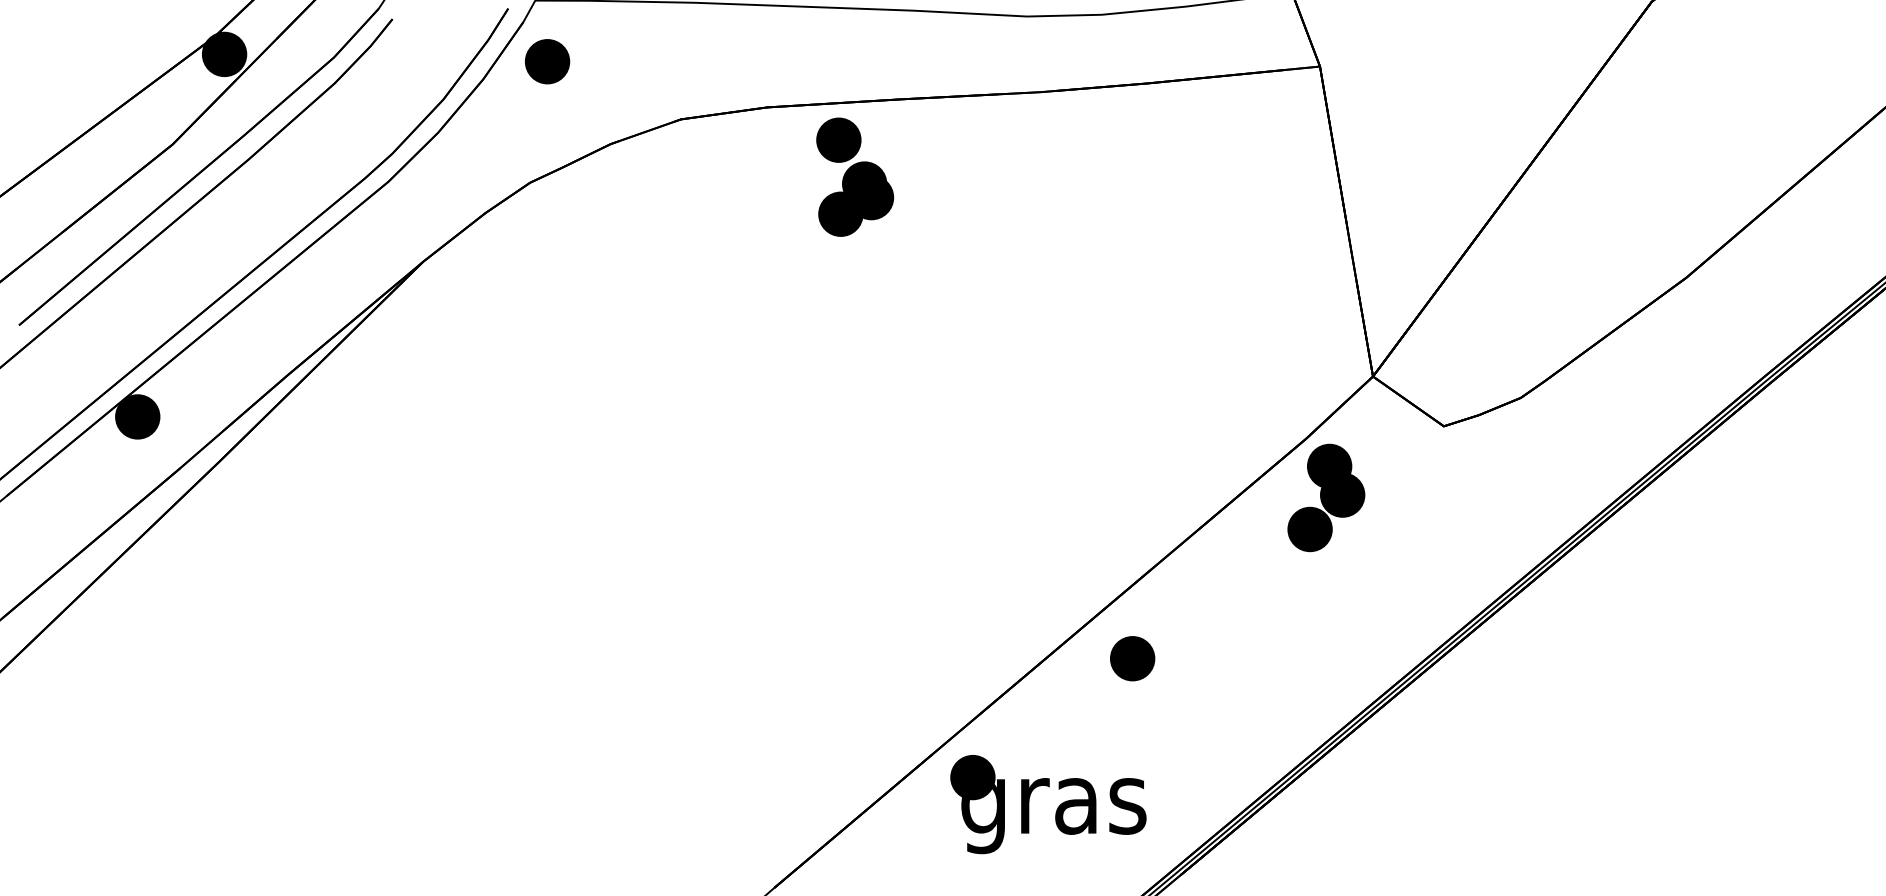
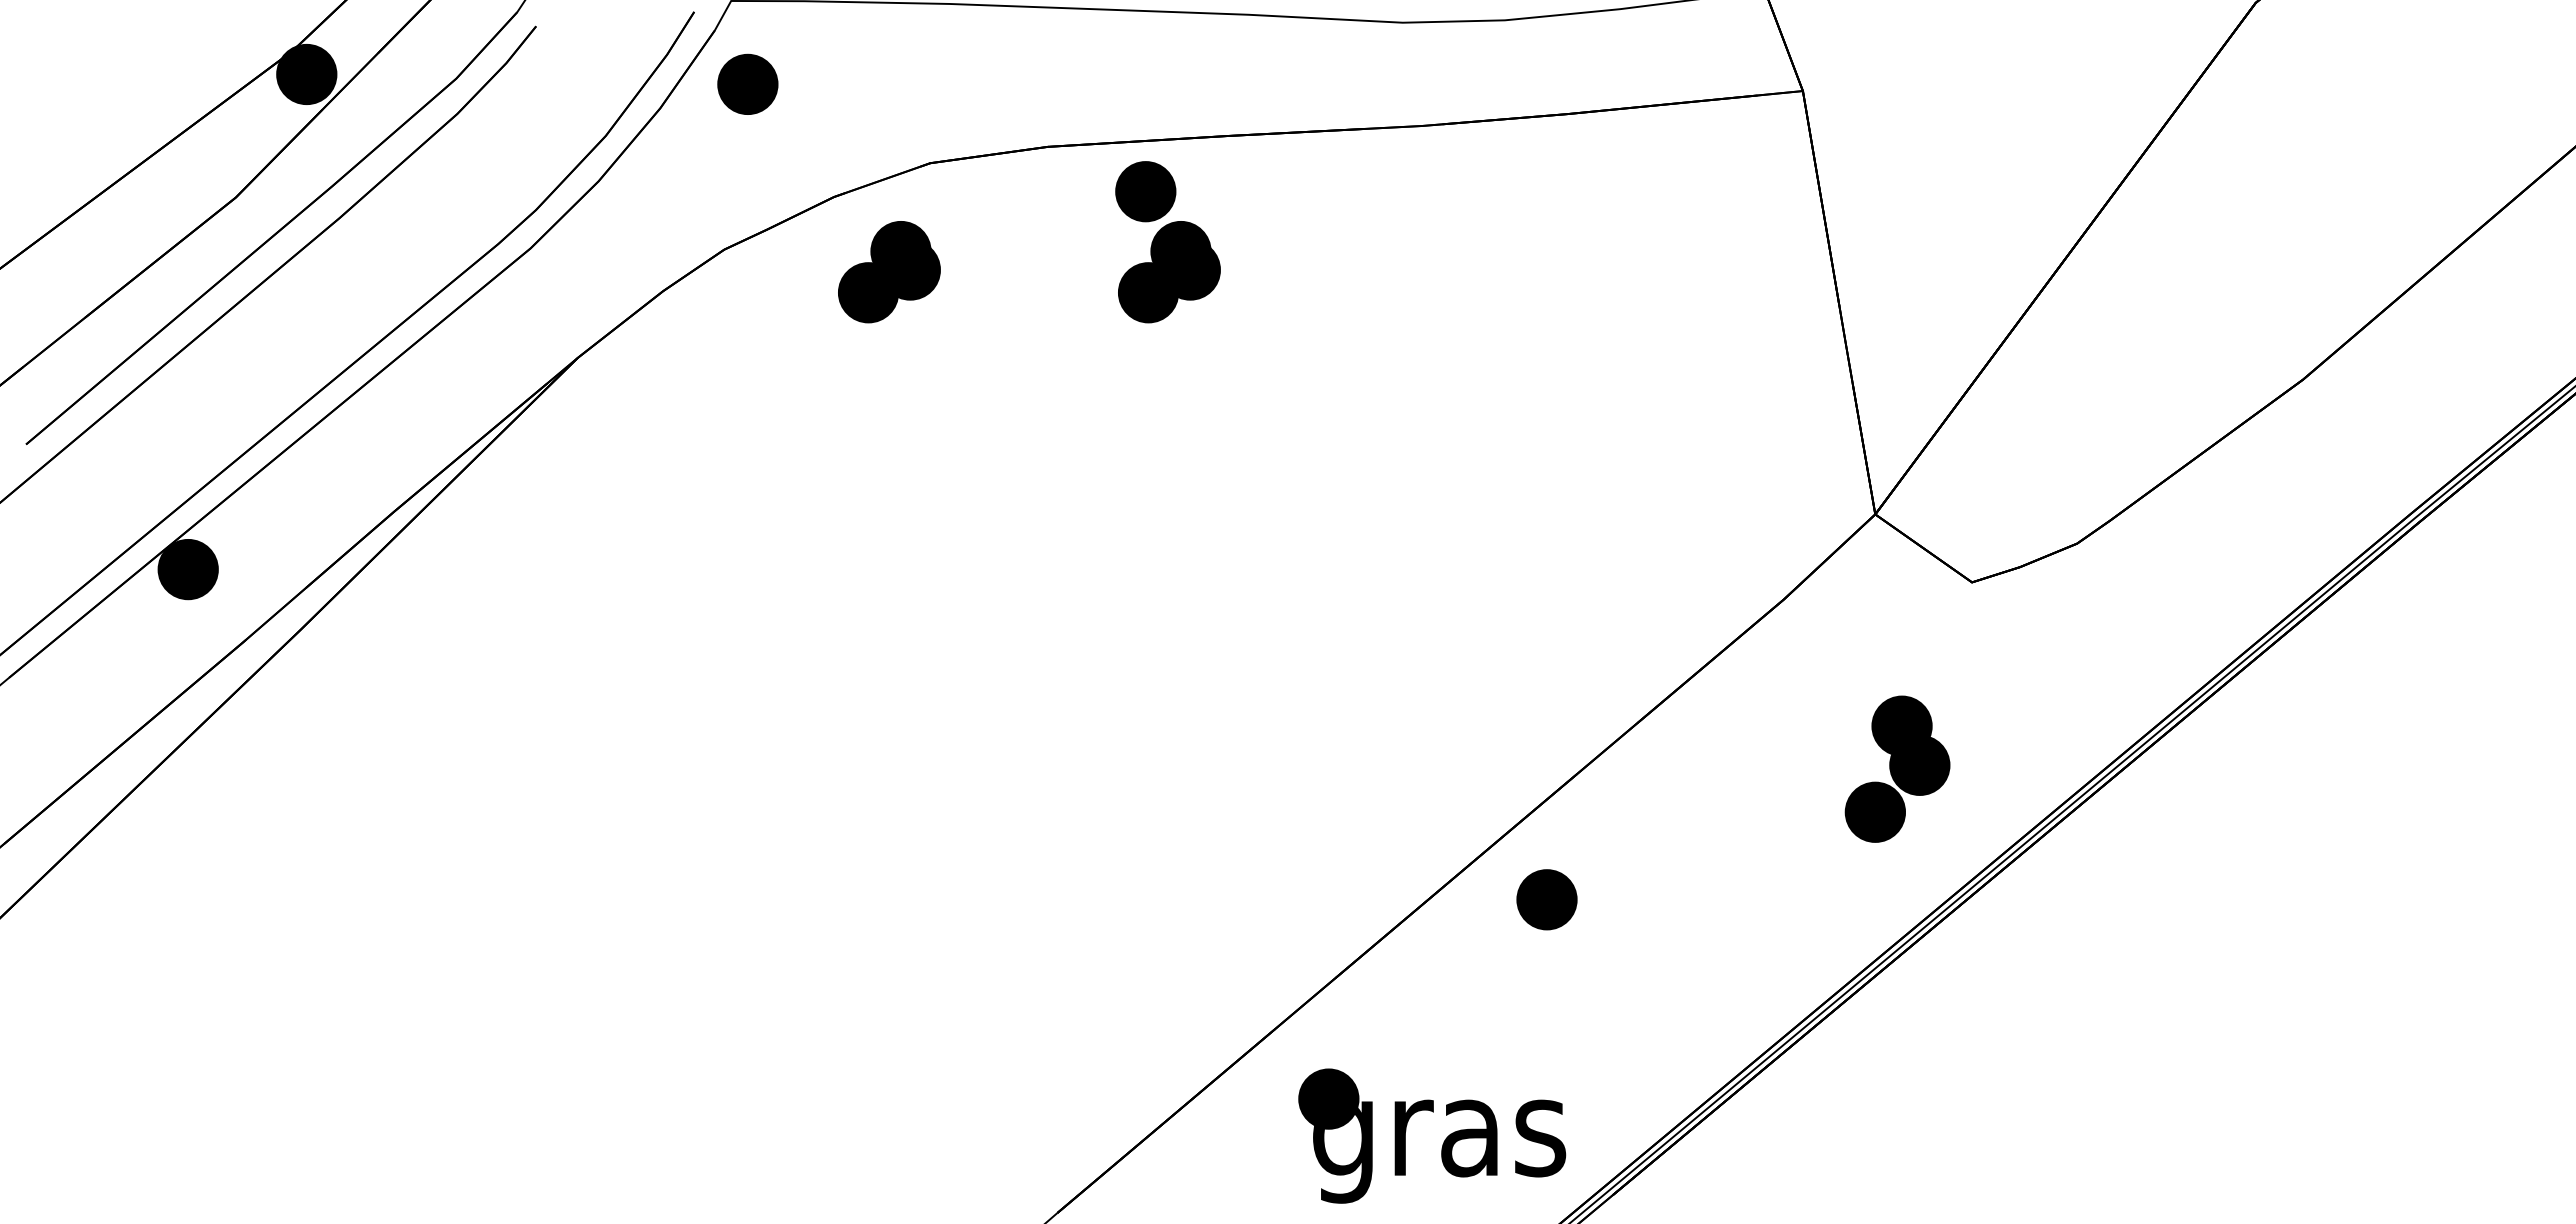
part: (651, 199) -> (889, 272), added
part: (1326, 497) -> (1897, 768), moved
part: (1056, 808) -> (1443, 1141), moved

